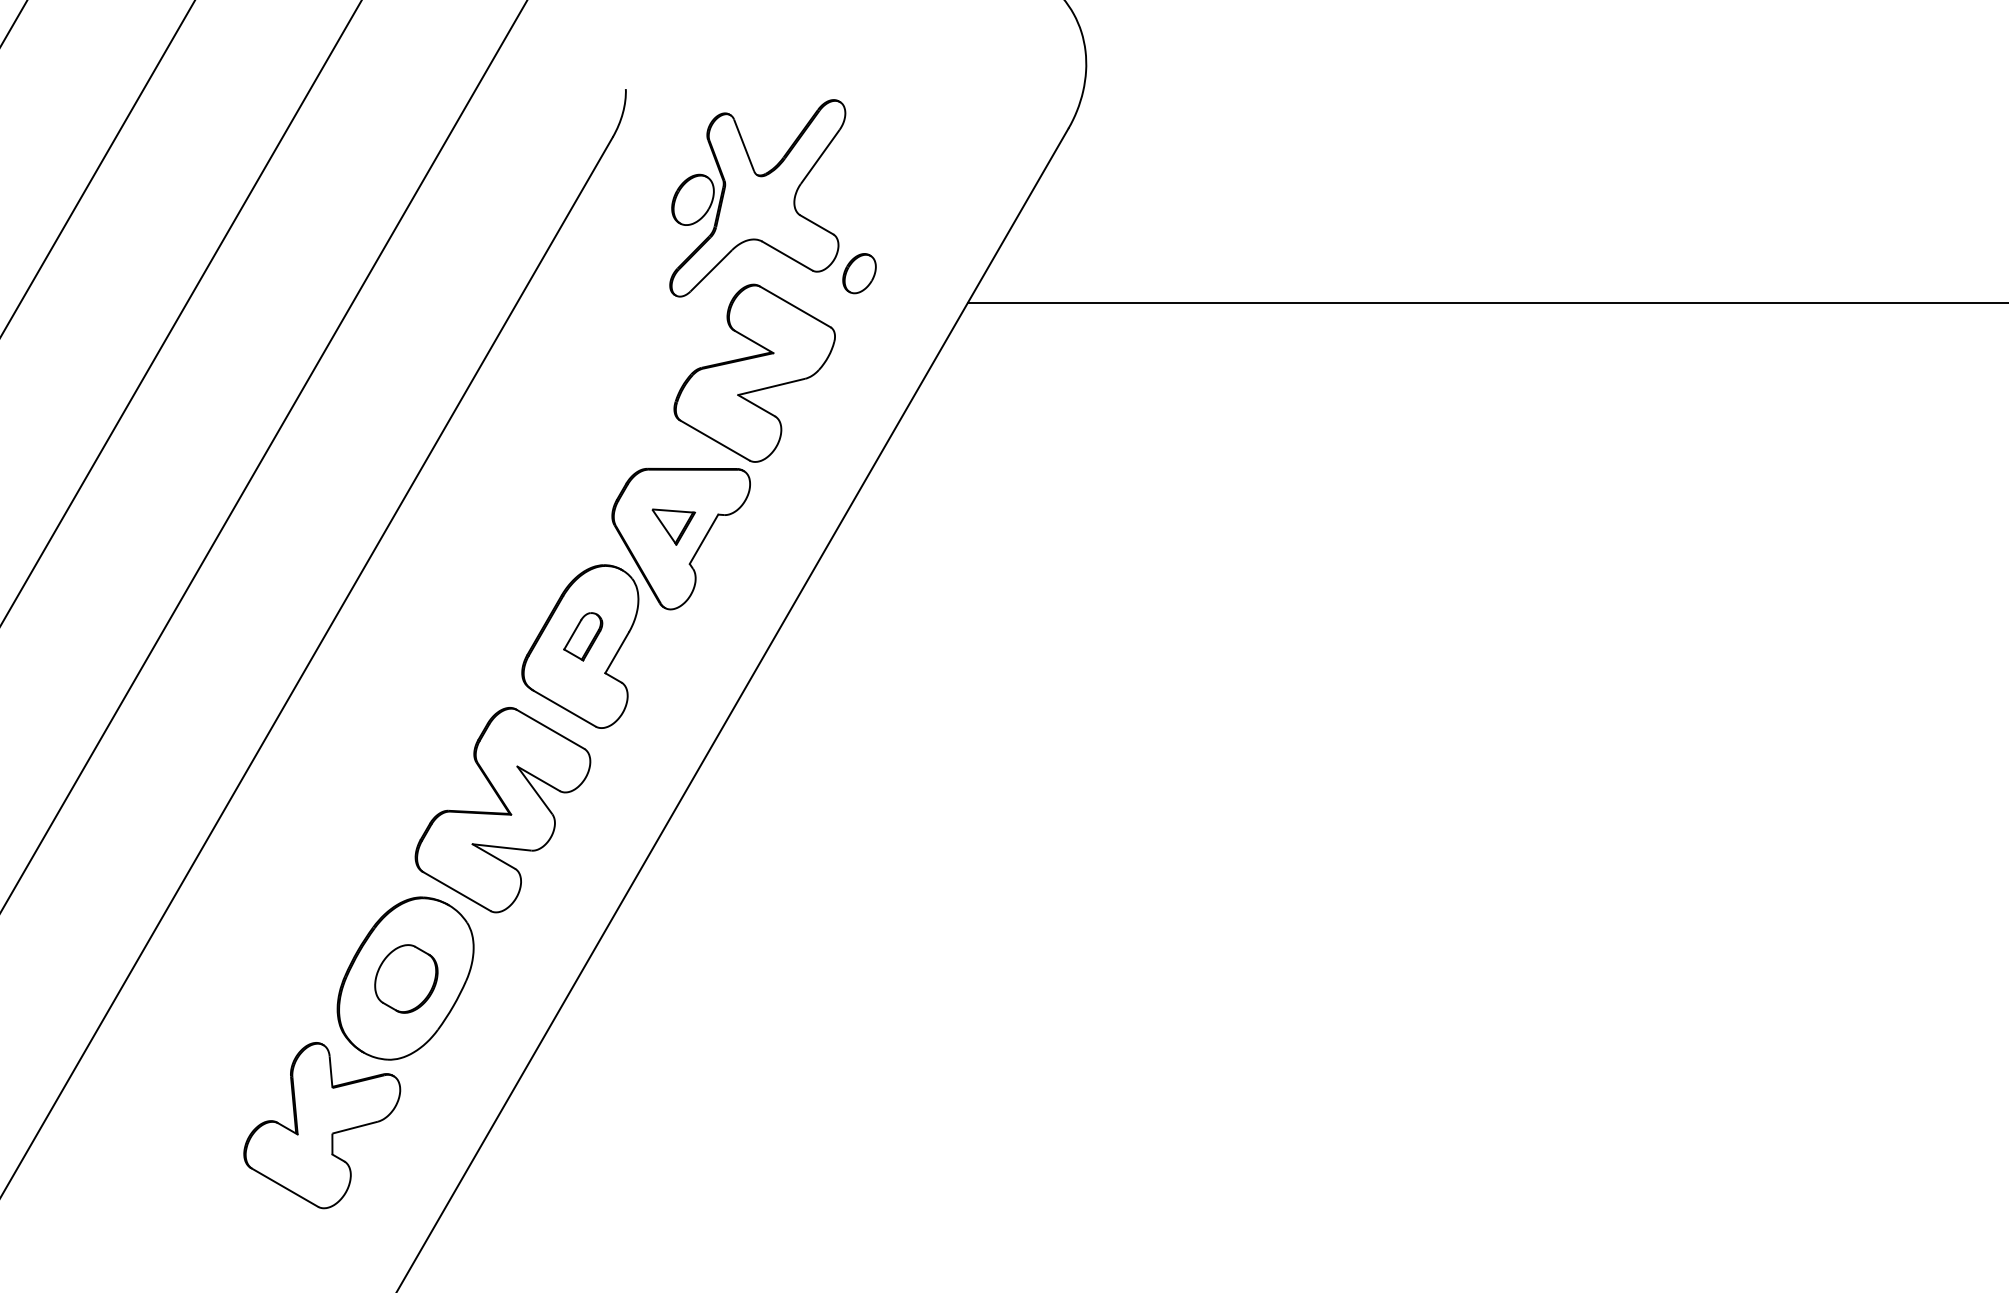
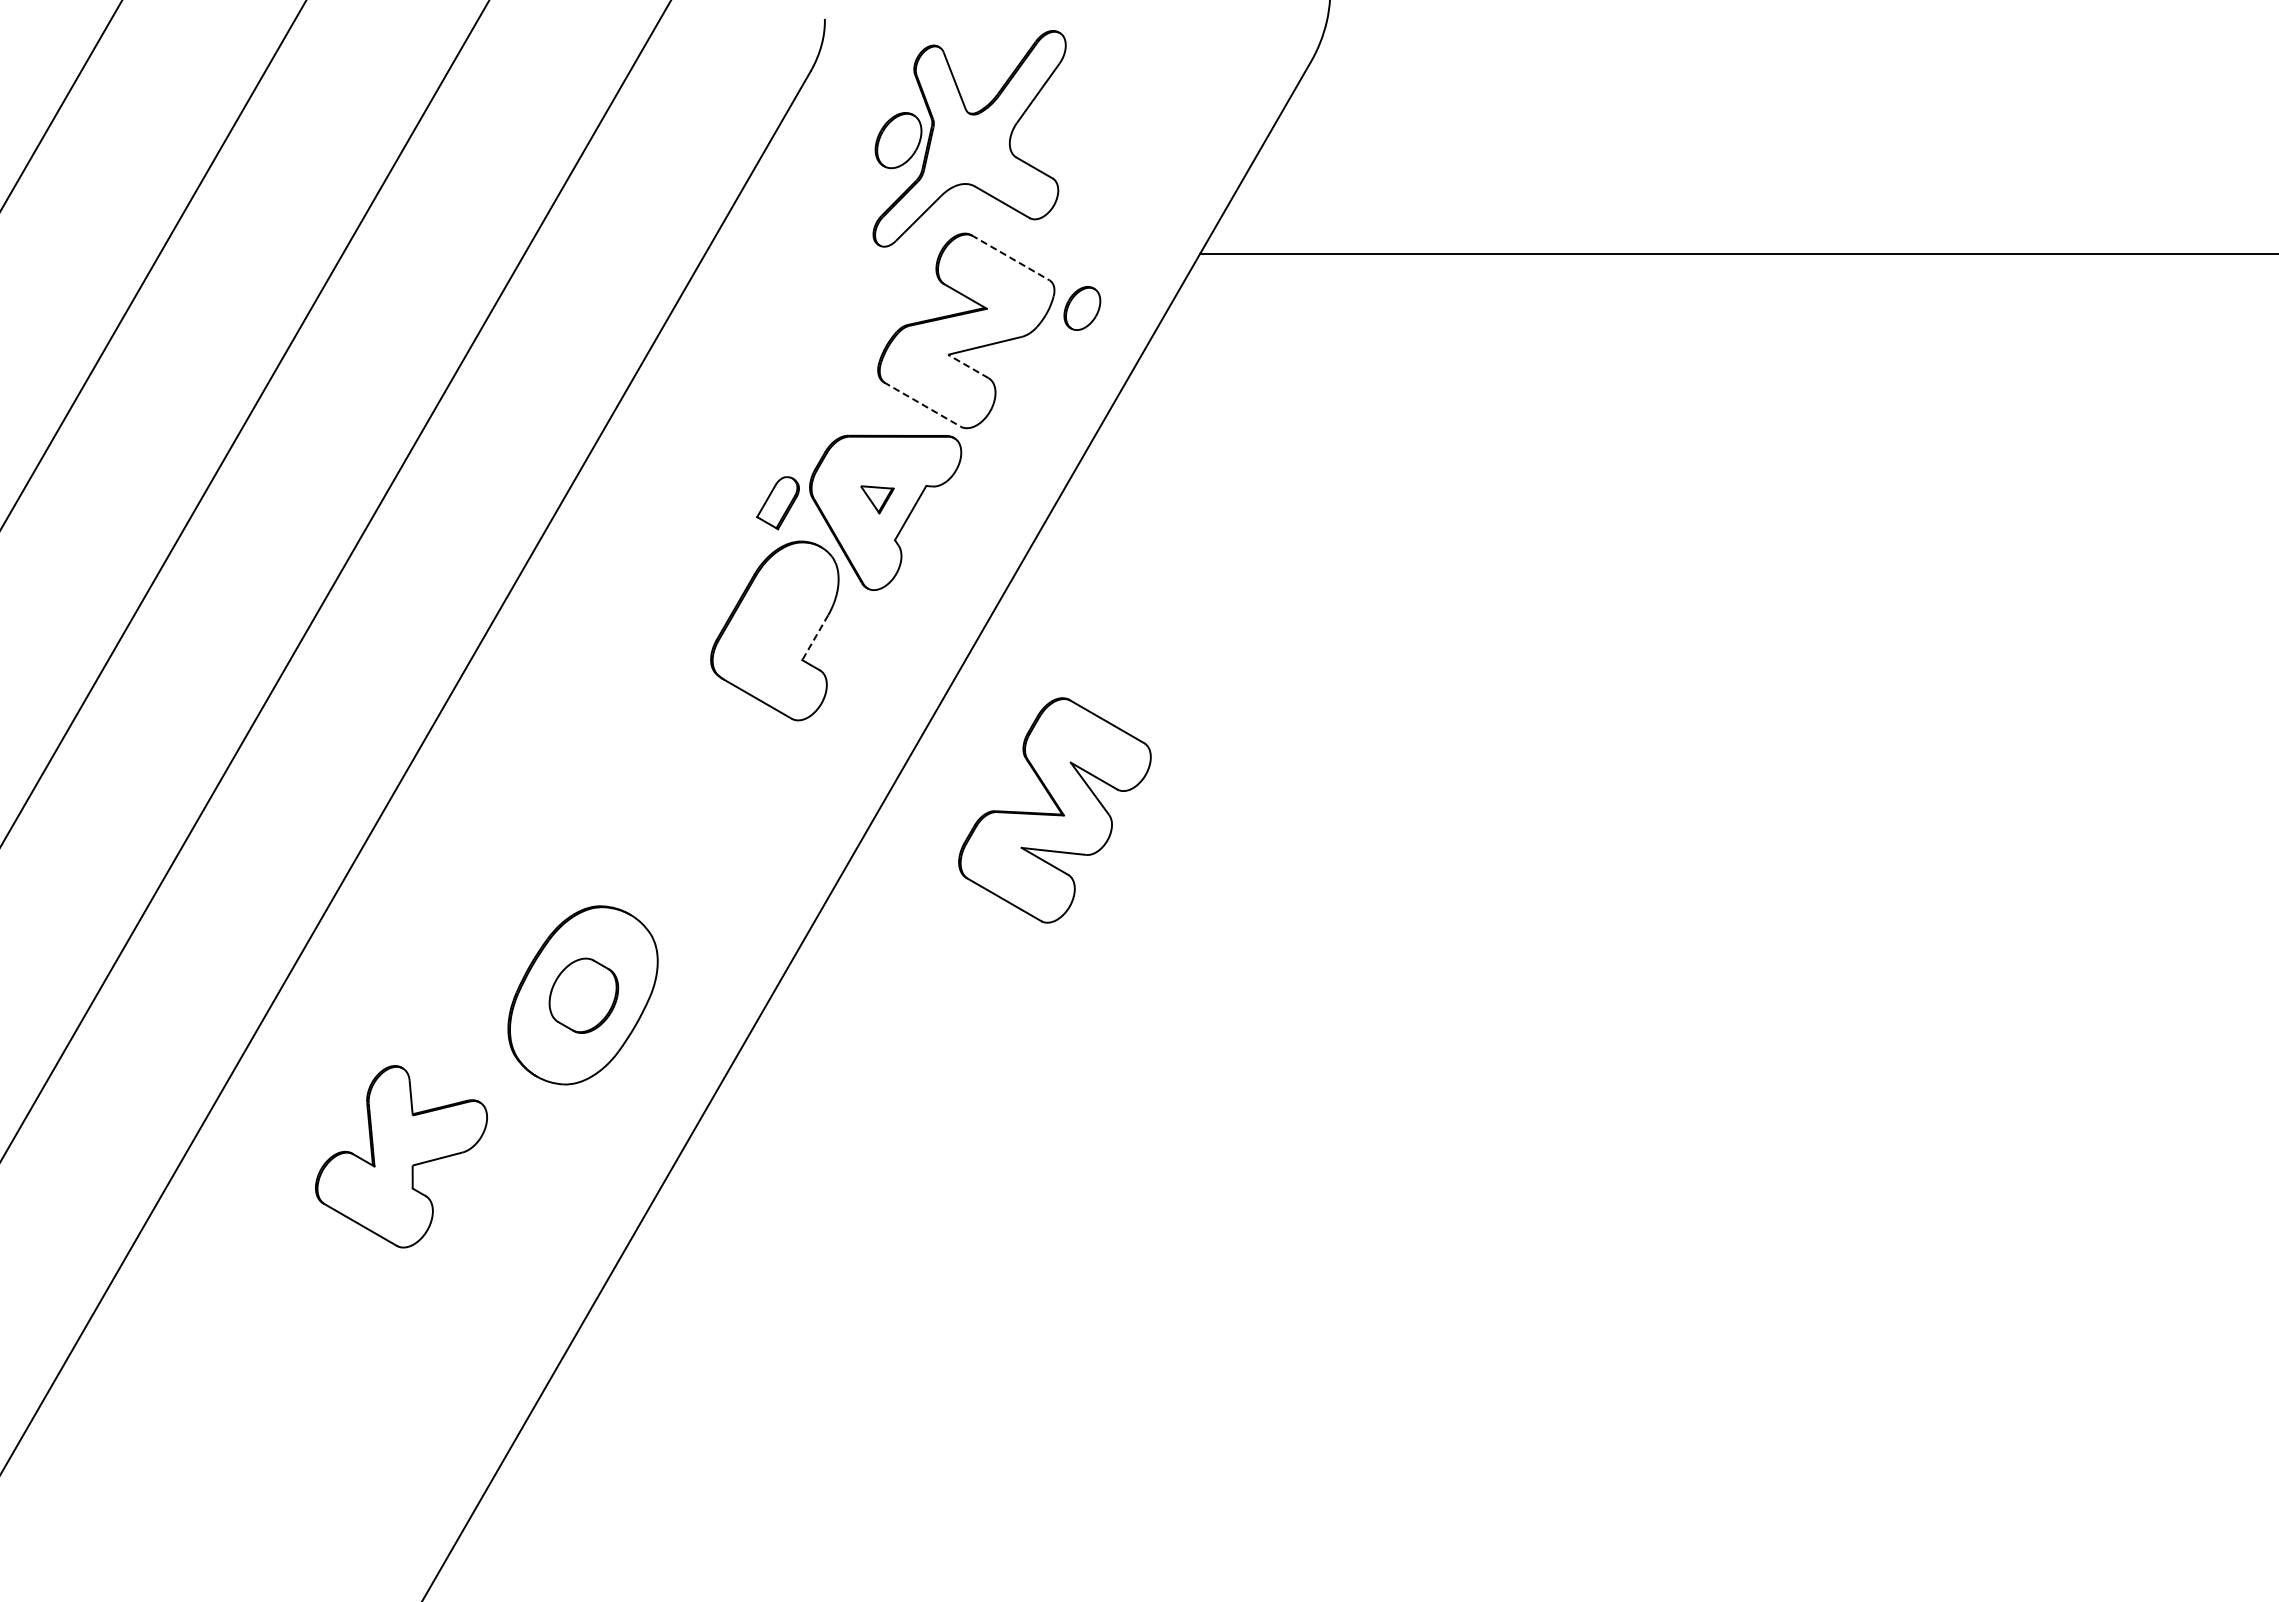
part: (859, 273) -> (1082, 308), moved
line: (794, 307) -> (1010, 258), solid -> dashed
line: (755, 405) -> (967, 366), solid -> dashed
line: (714, 440) -> (922, 404), solid -> dashed
part: (673, 526) -> (877, 499), size x0.7
part: (582, 637) -> (777, 503), moved
line: (617, 652) -> (815, 637), solid -> dashed
part: (502, 810) -> (1054, 810), moved
part: (322, 1125) -> (401, 1156), moved

